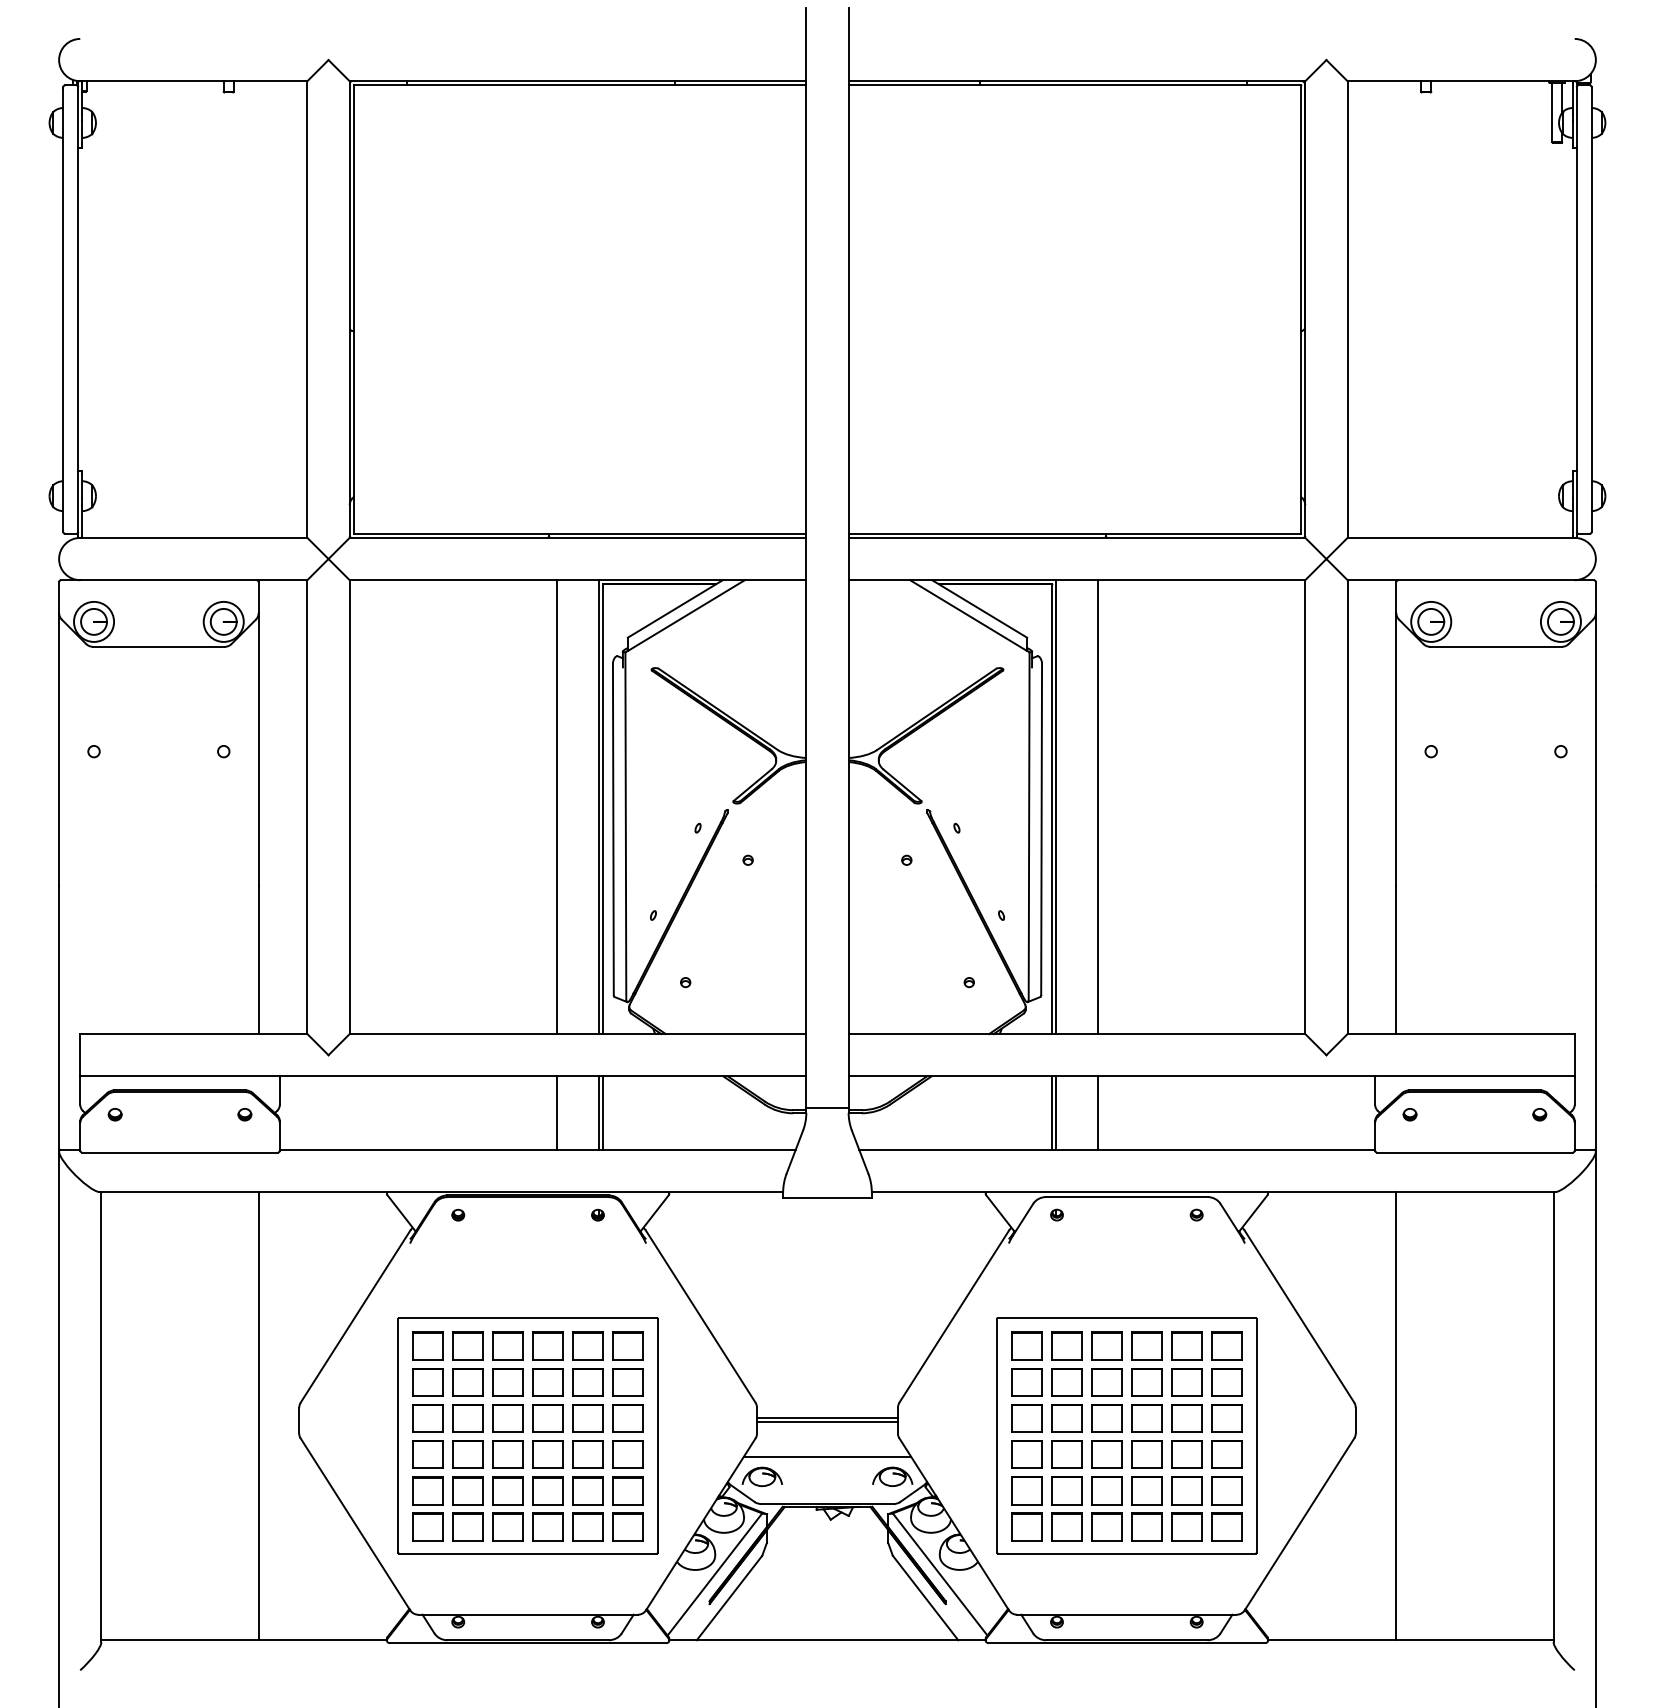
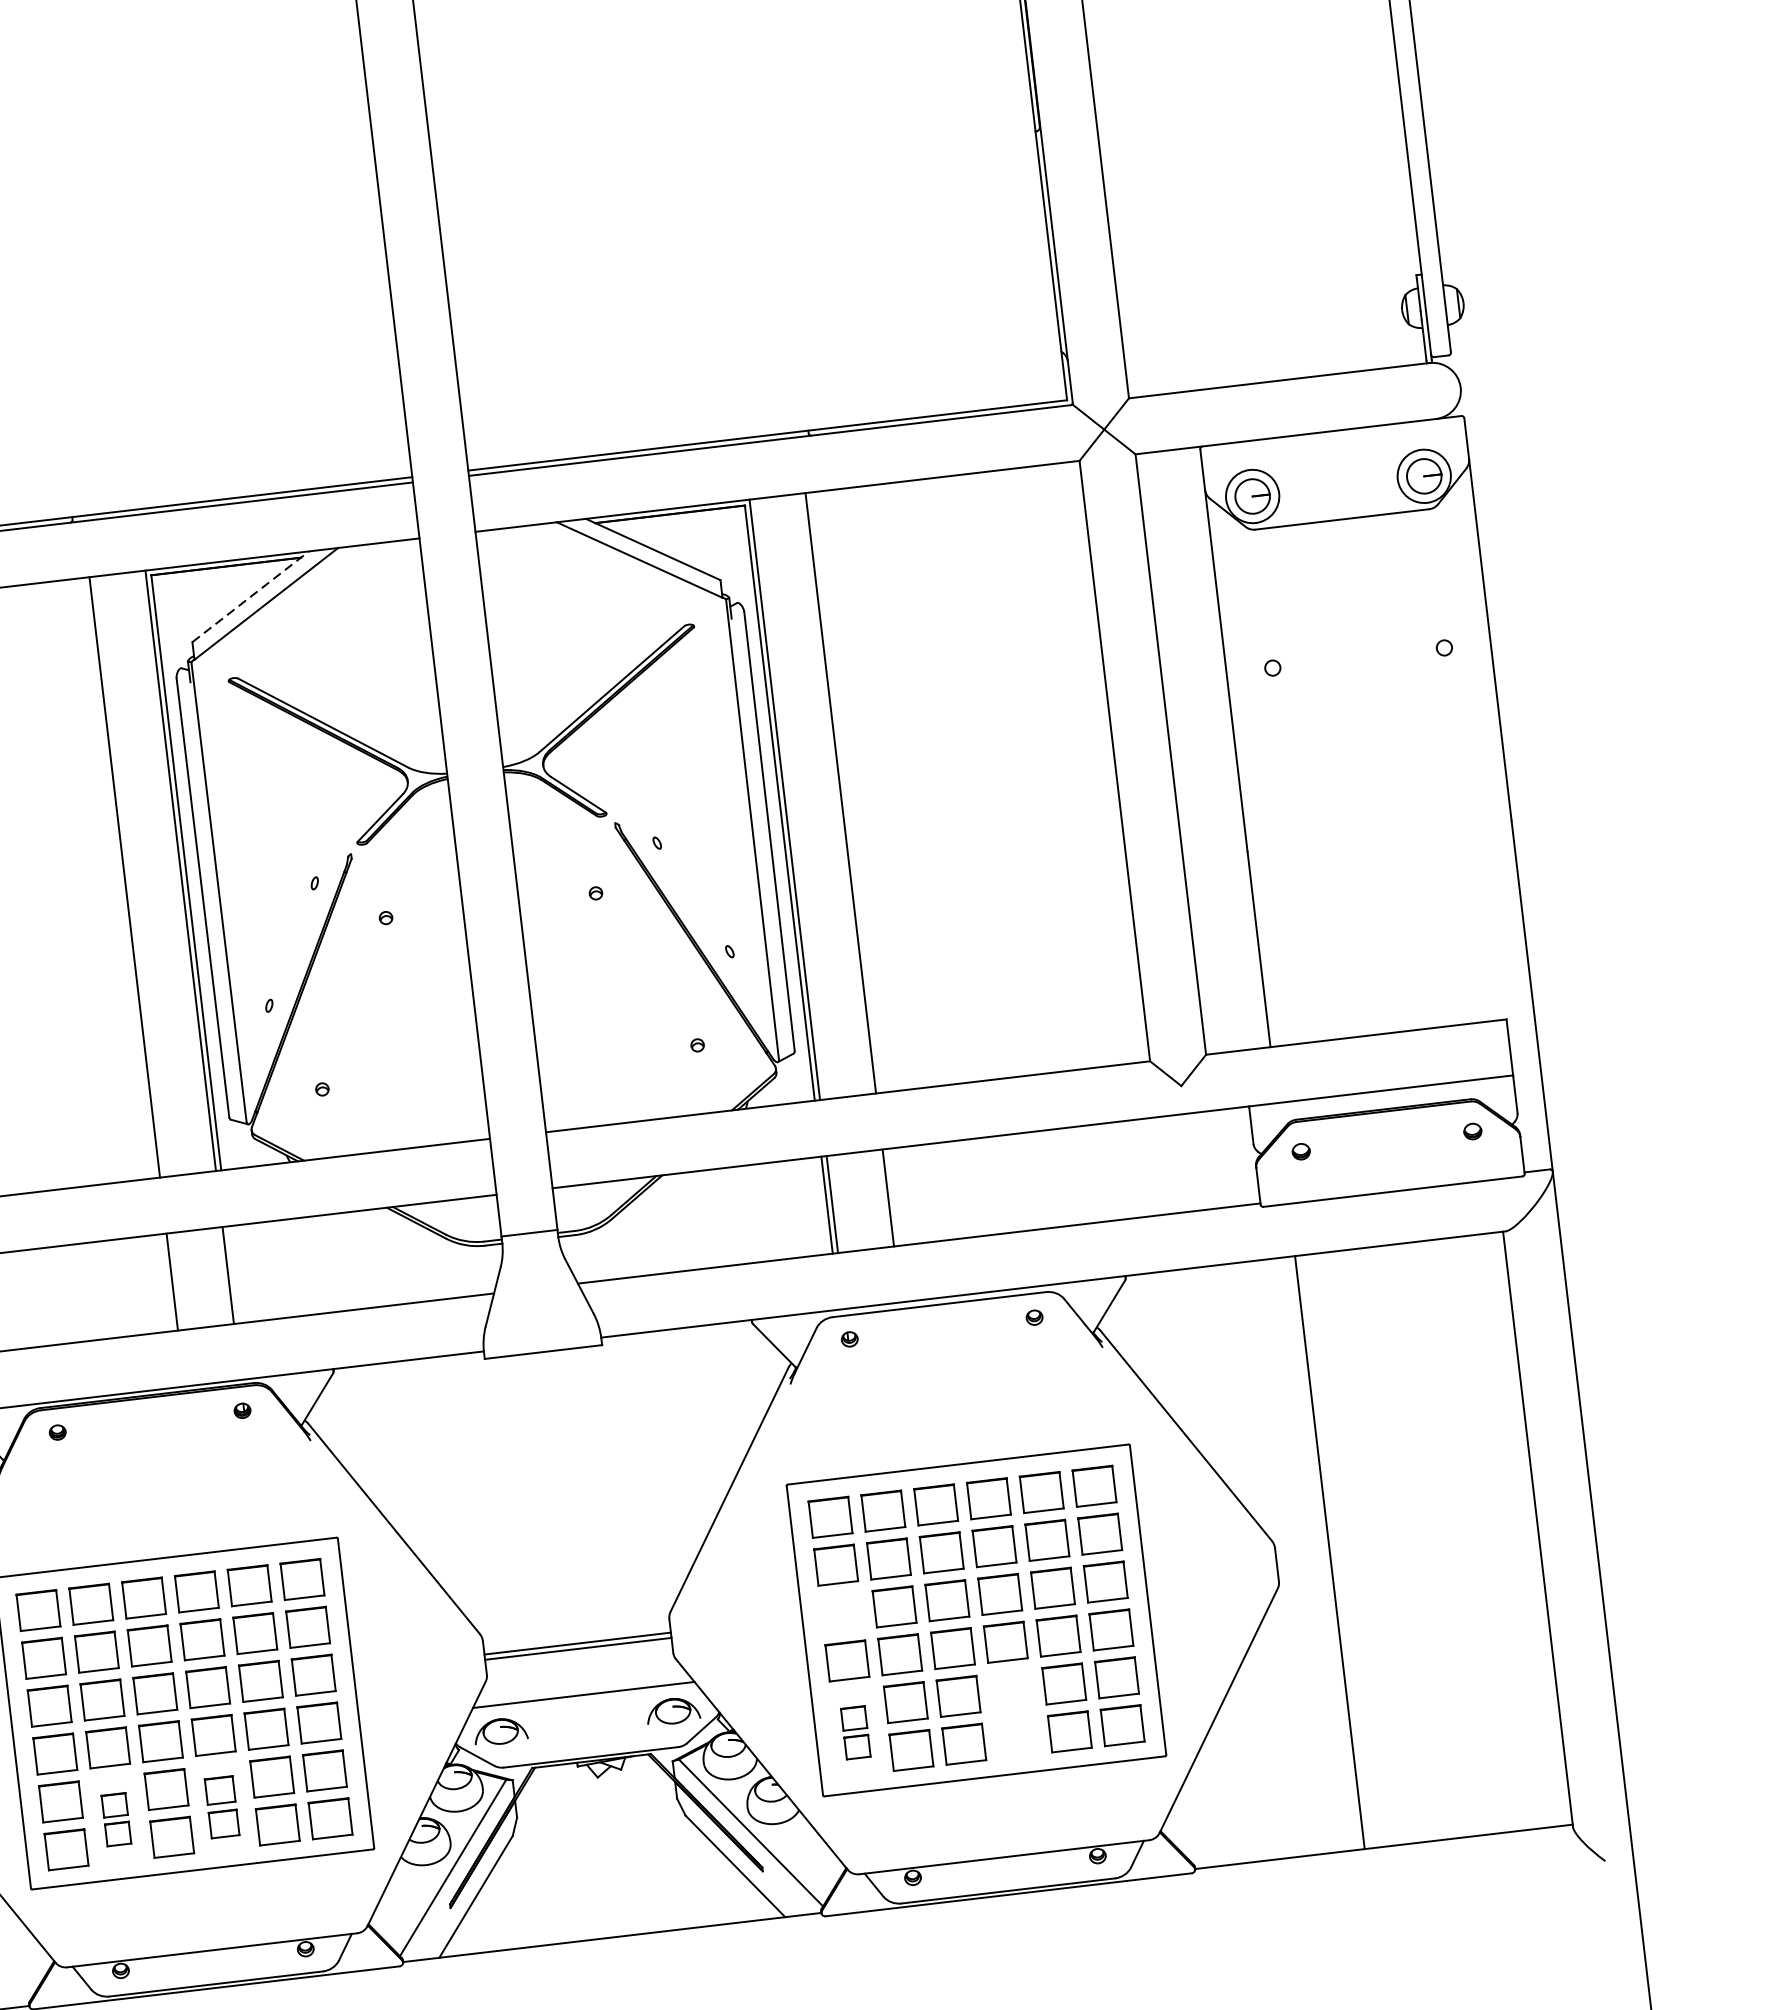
line: (675, 608) -> (250, 596), solid -> dashed
line: (603, 1112) -> (233, 1274), removed
part: (1026, 1418) -> (841, 1613), removed
part: (467, 1508) -> (115, 1819), size x0.6
part: (547, 1508) -> (221, 1806), size x0.7
part: (1026, 1508) -> (855, 1732), size x0.6
part: (1146, 1508) -> (1013, 1713), removed

